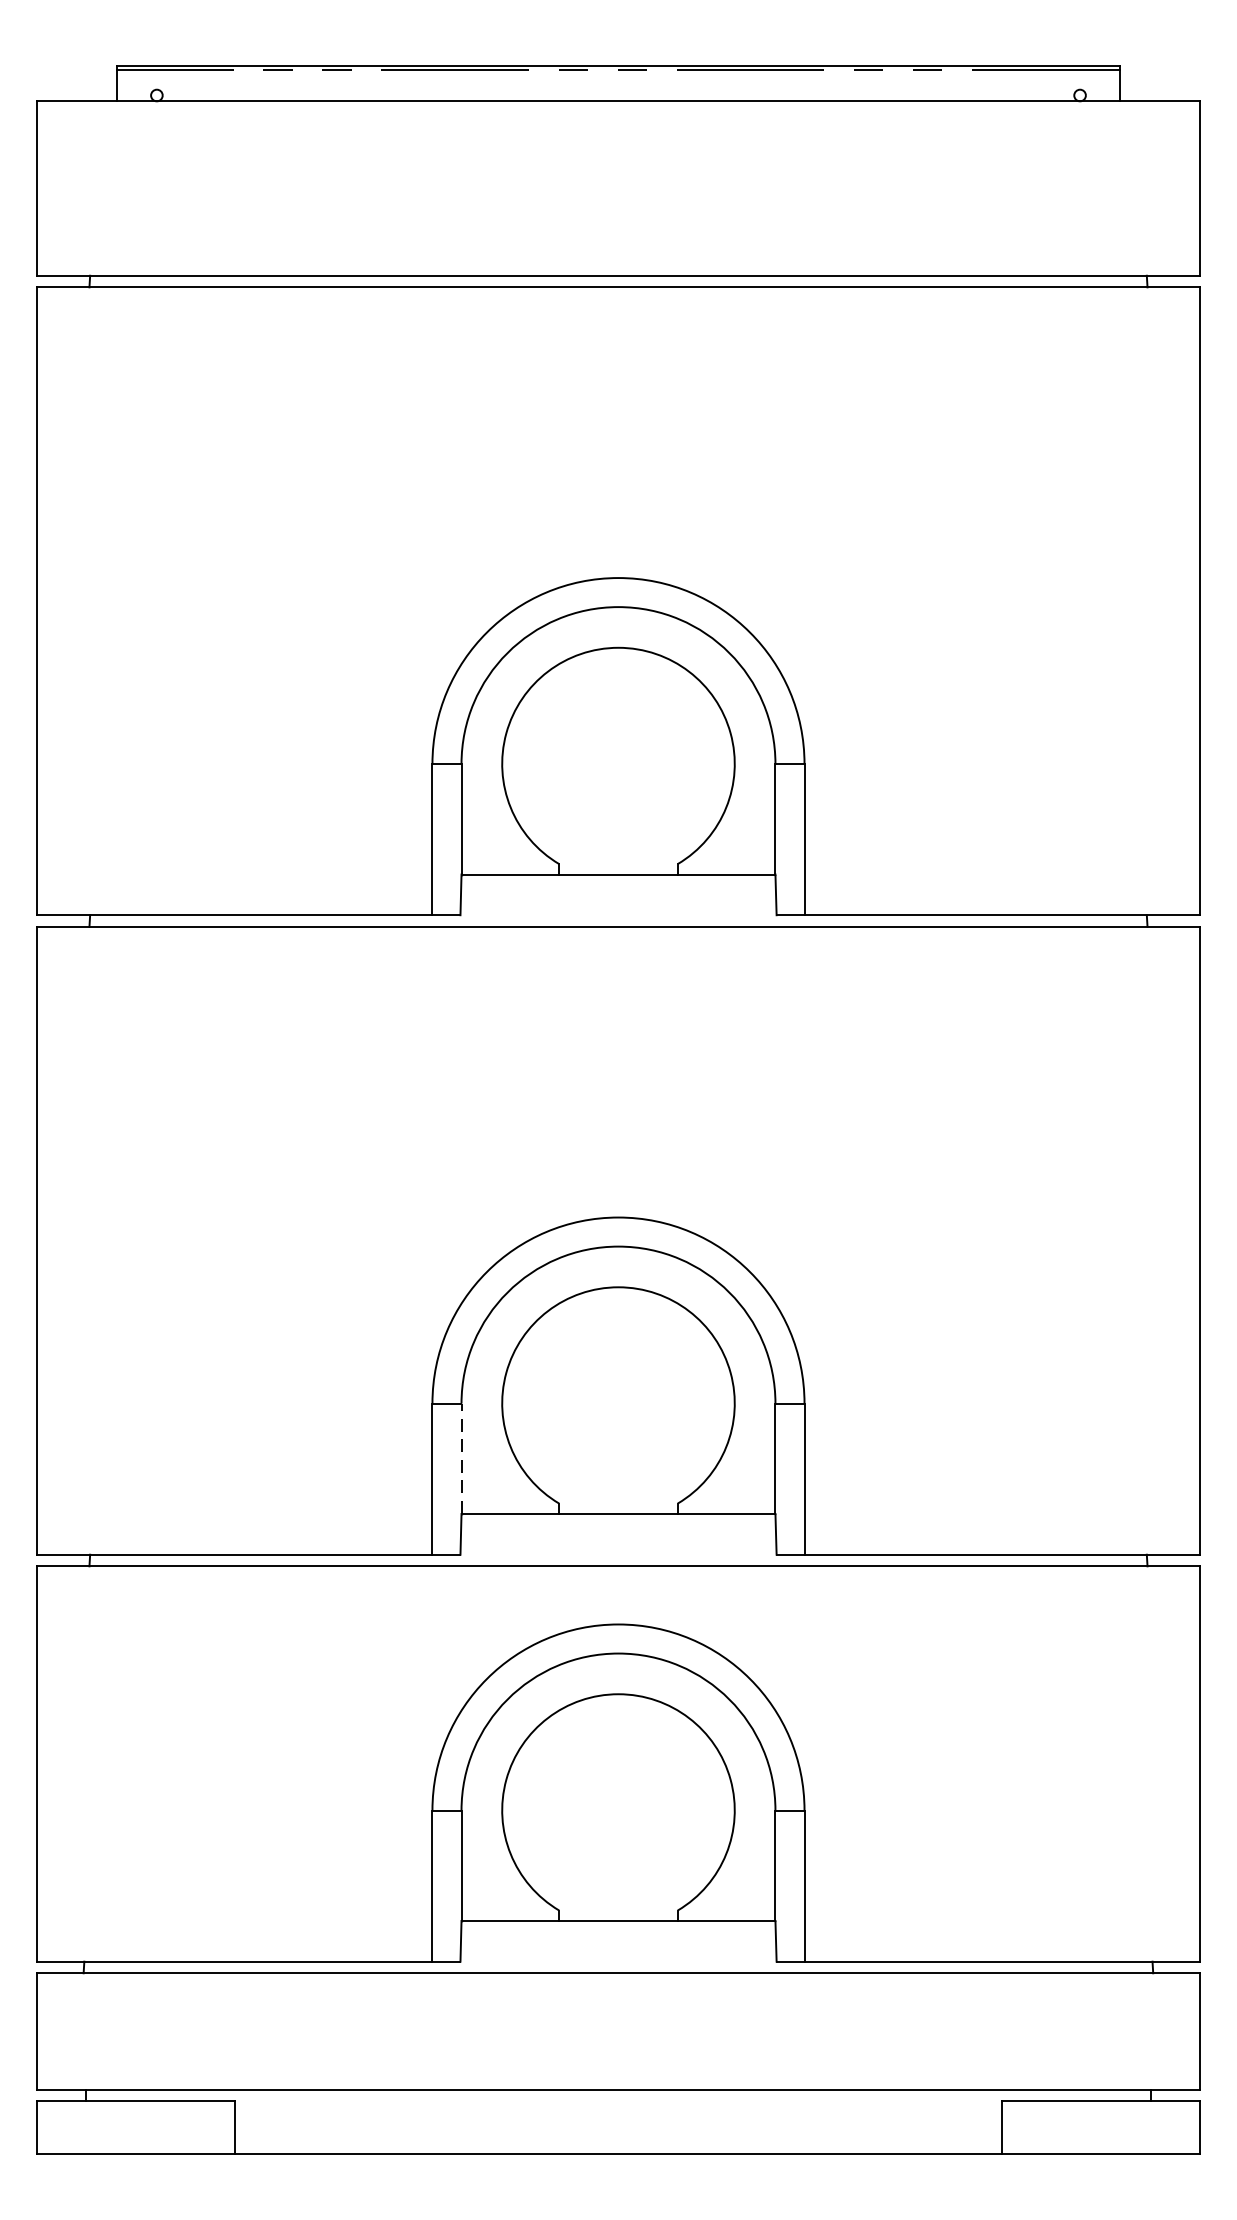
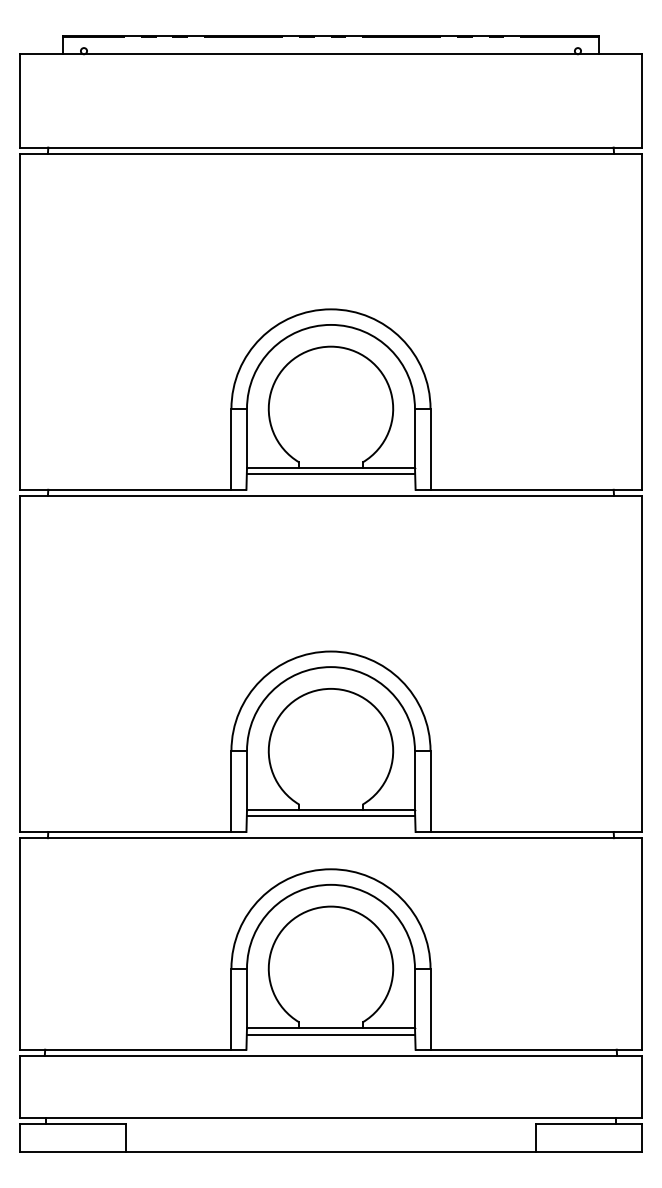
line: (617, 886) -> (330, 474), added
line: (462, 1458) -> (247, 780), dashed -> solid
line: (617, 1525) -> (330, 816), added
line: (617, 1935) -> (330, 1035), added

